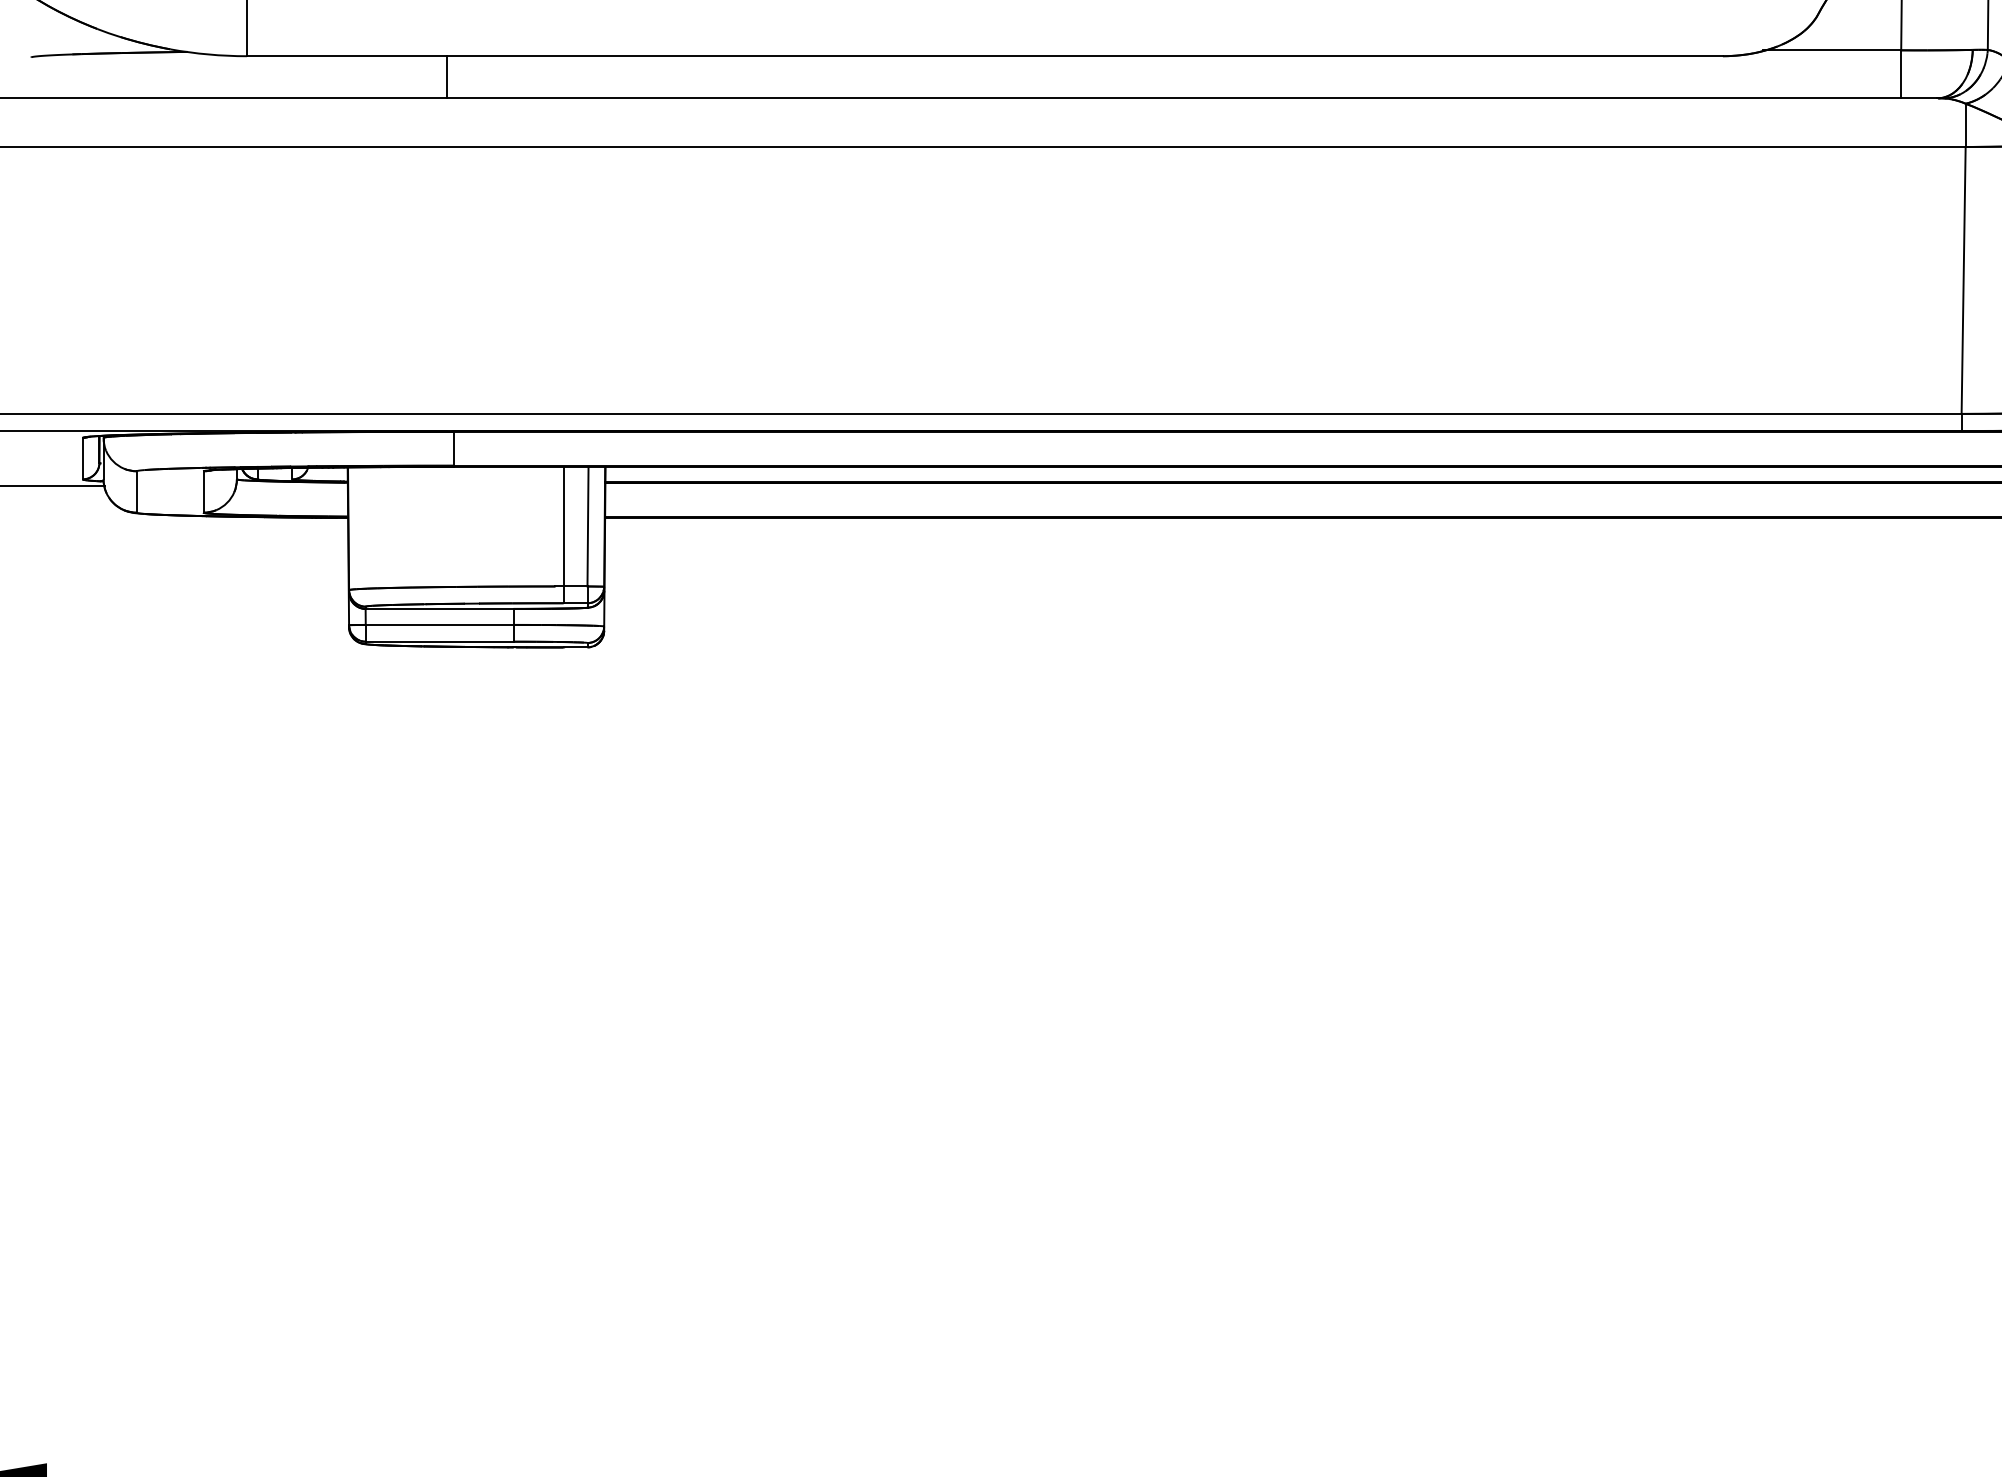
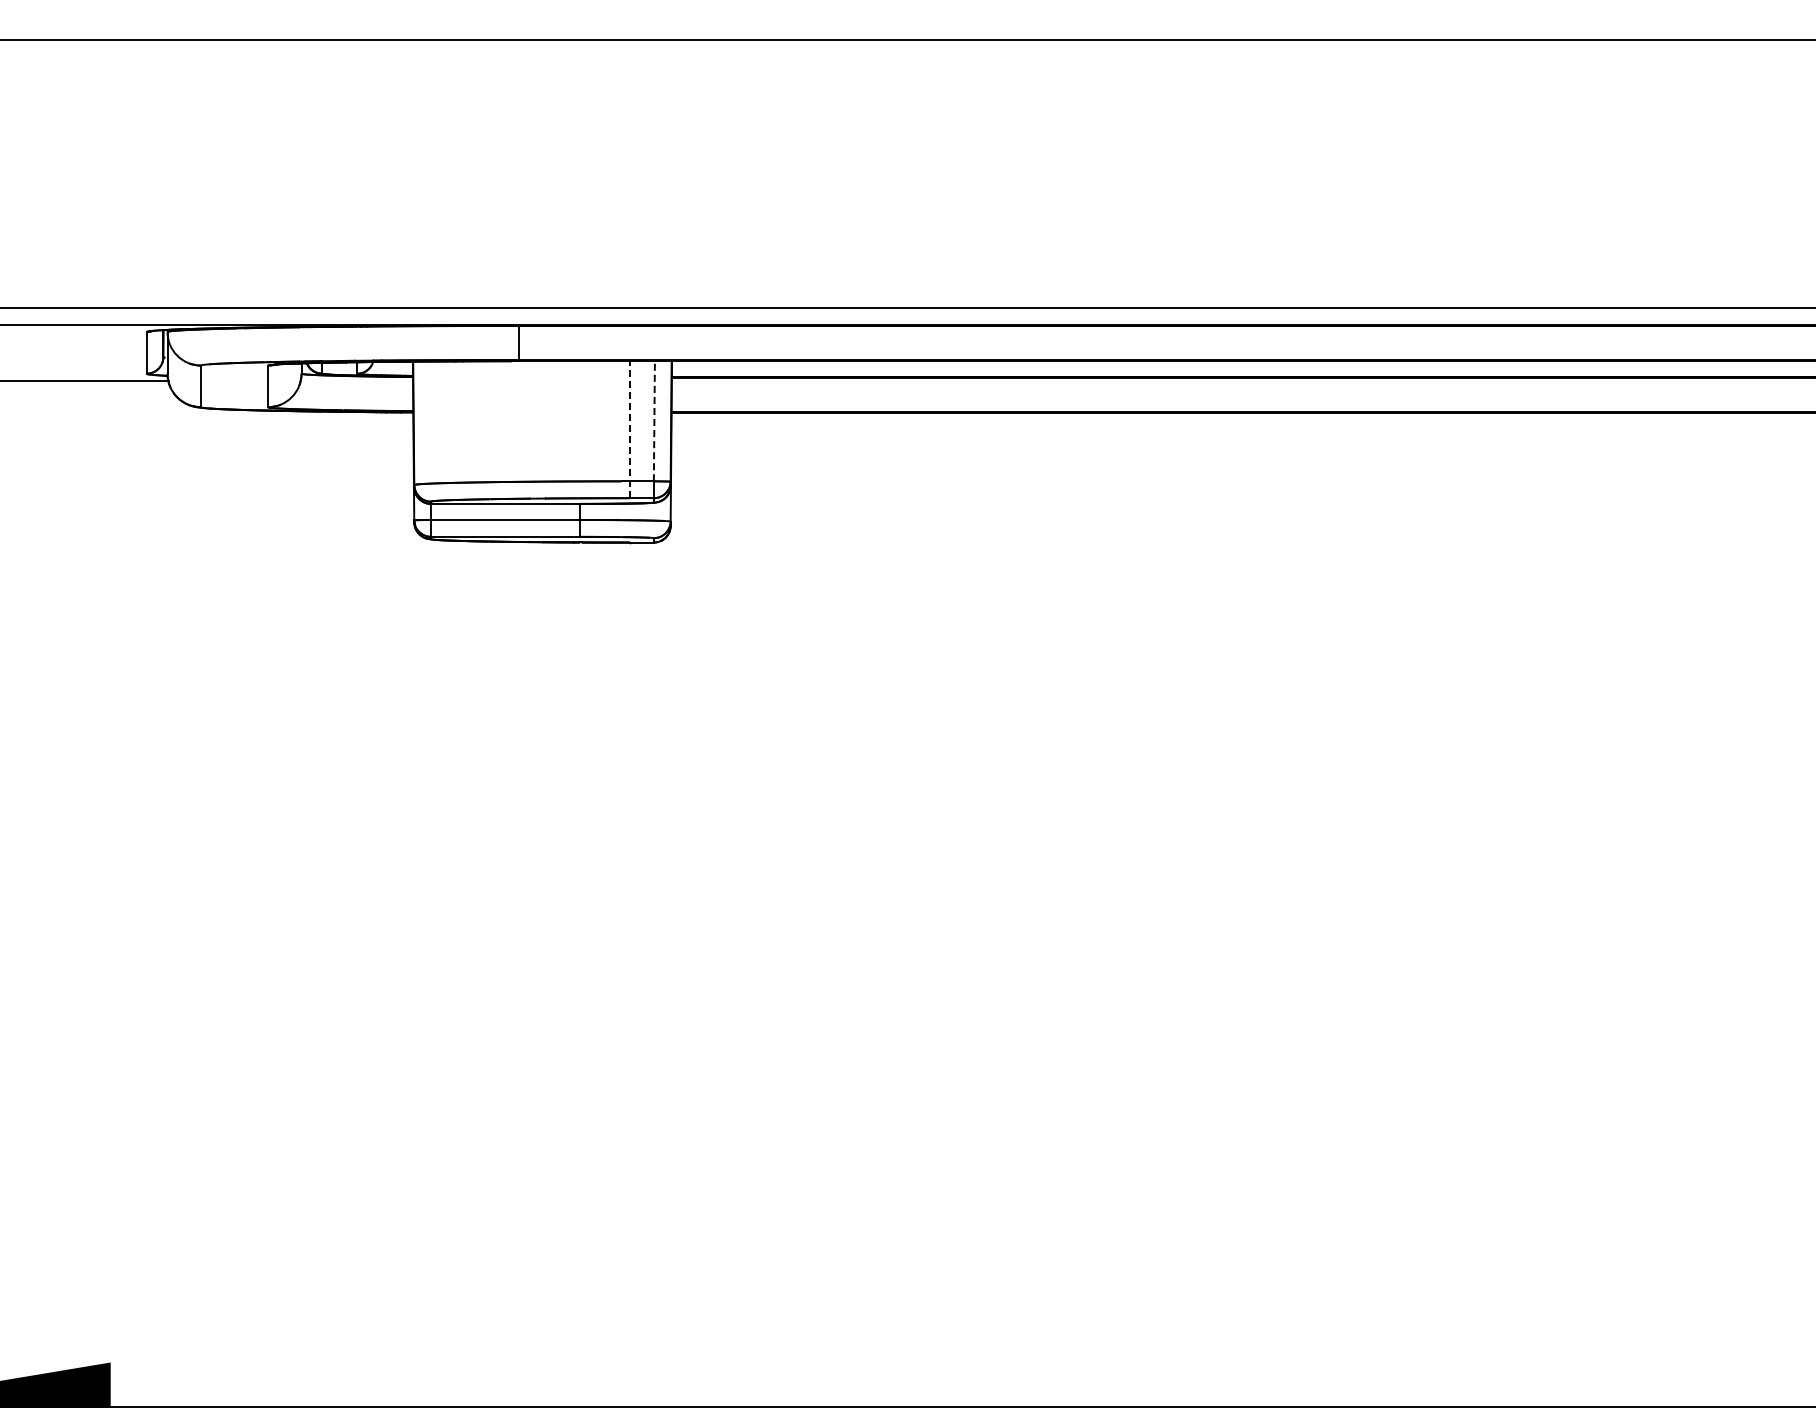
line: (588, 526) -> (654, 421), solid -> dashed
line: (563, 534) -> (629, 429), solid -> dashed

